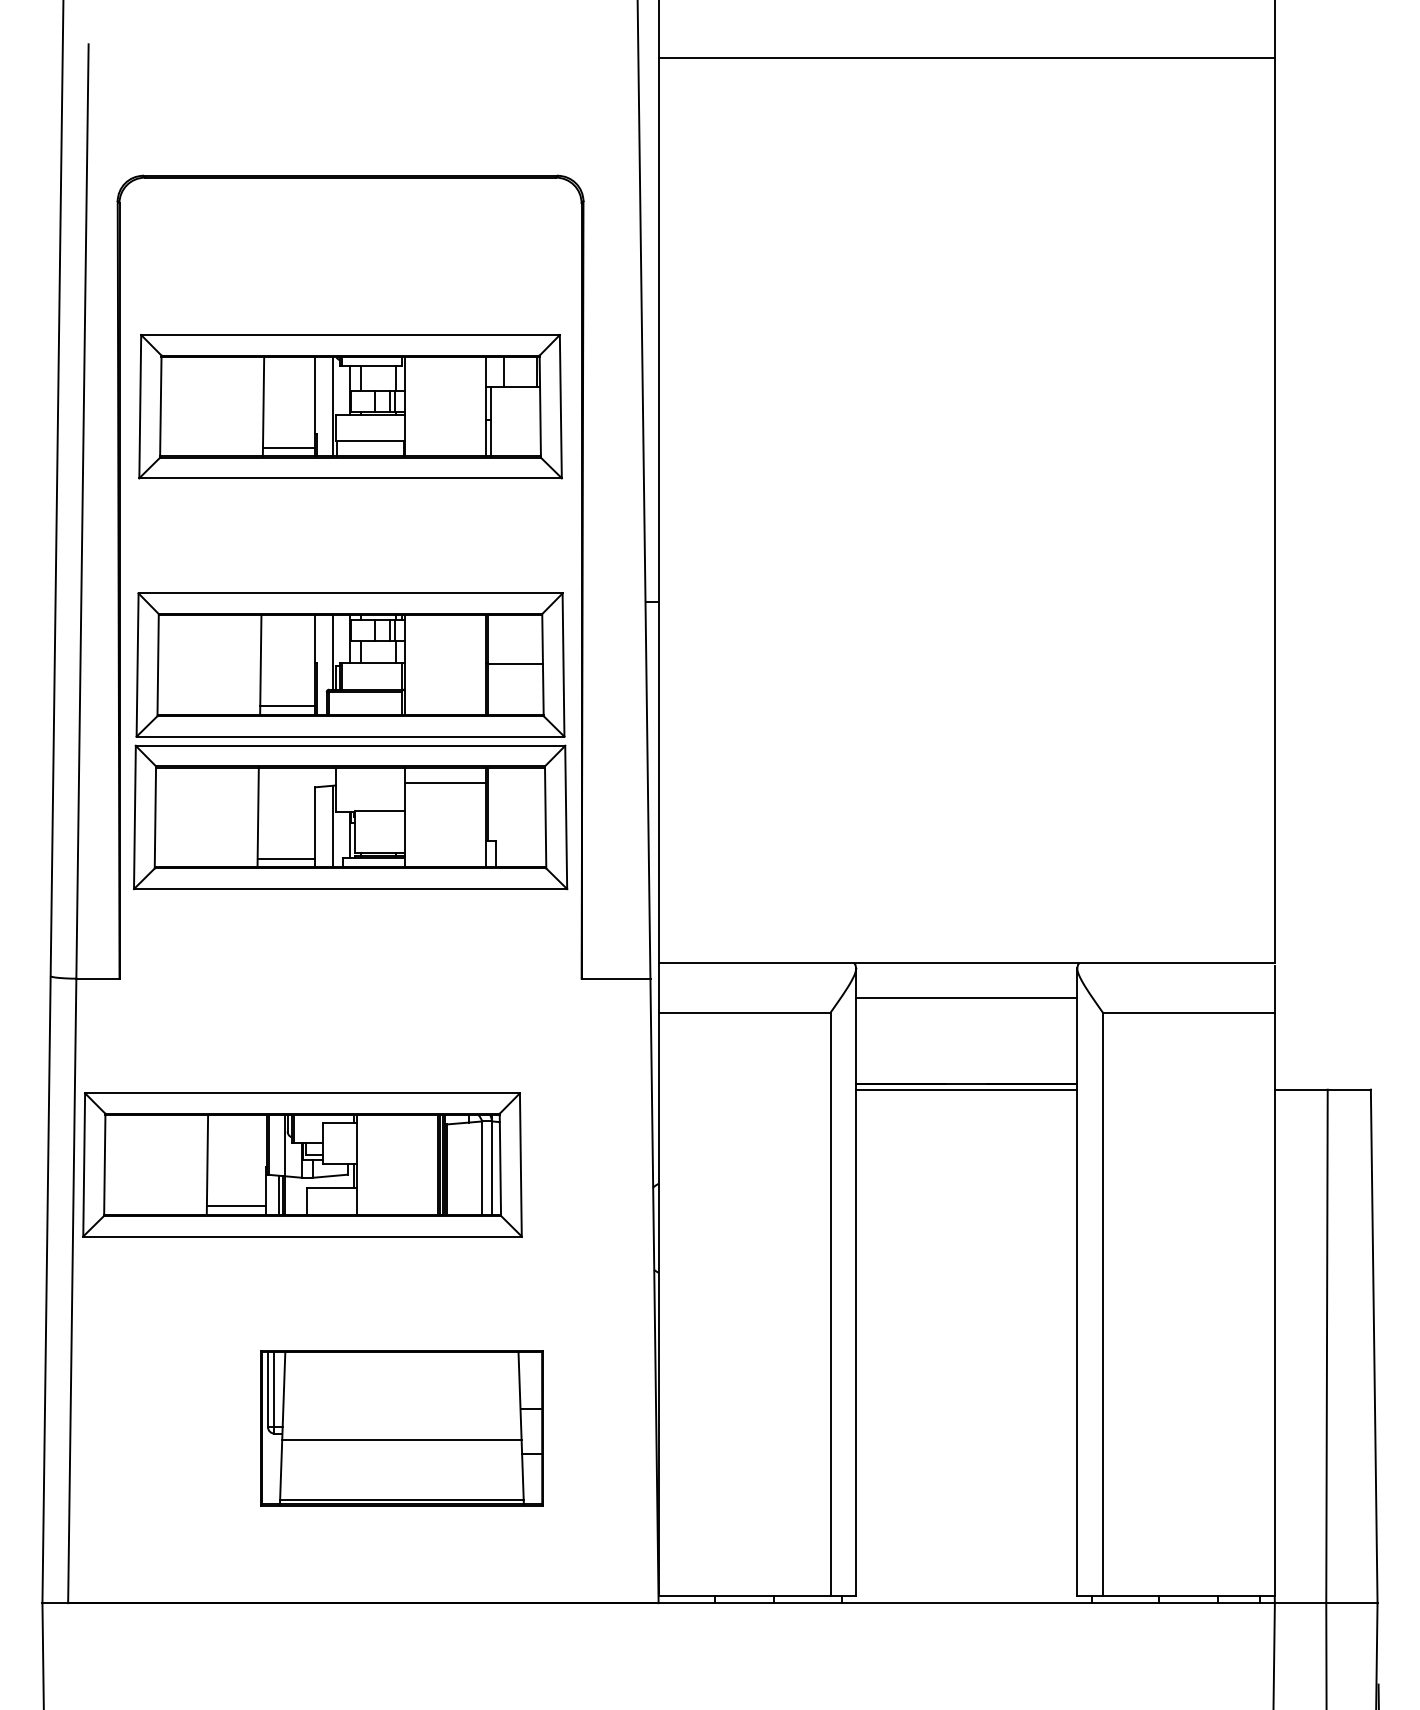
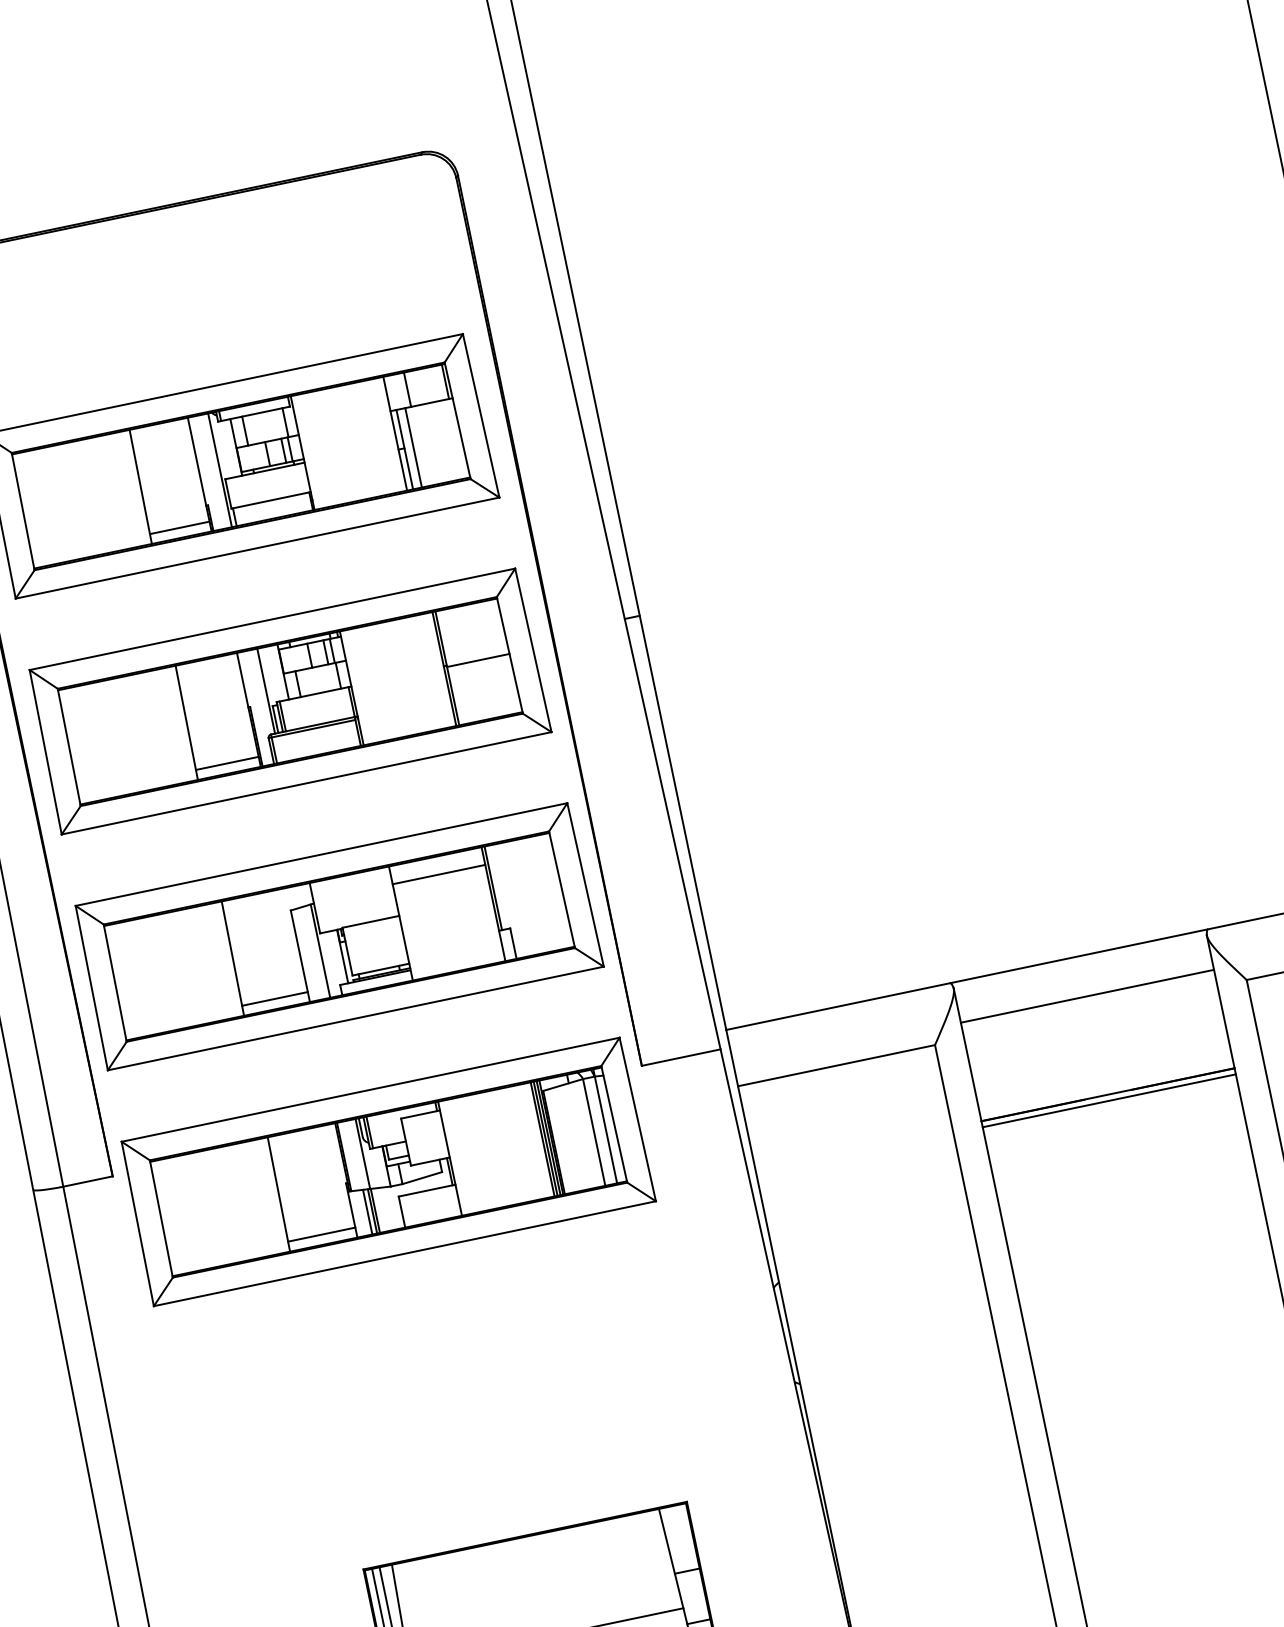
line: (498, 421) -> (413, 447), added
part: (350, 664) -> (289, 700), moved
part: (302, 1164) -> (387, 1171), moved

